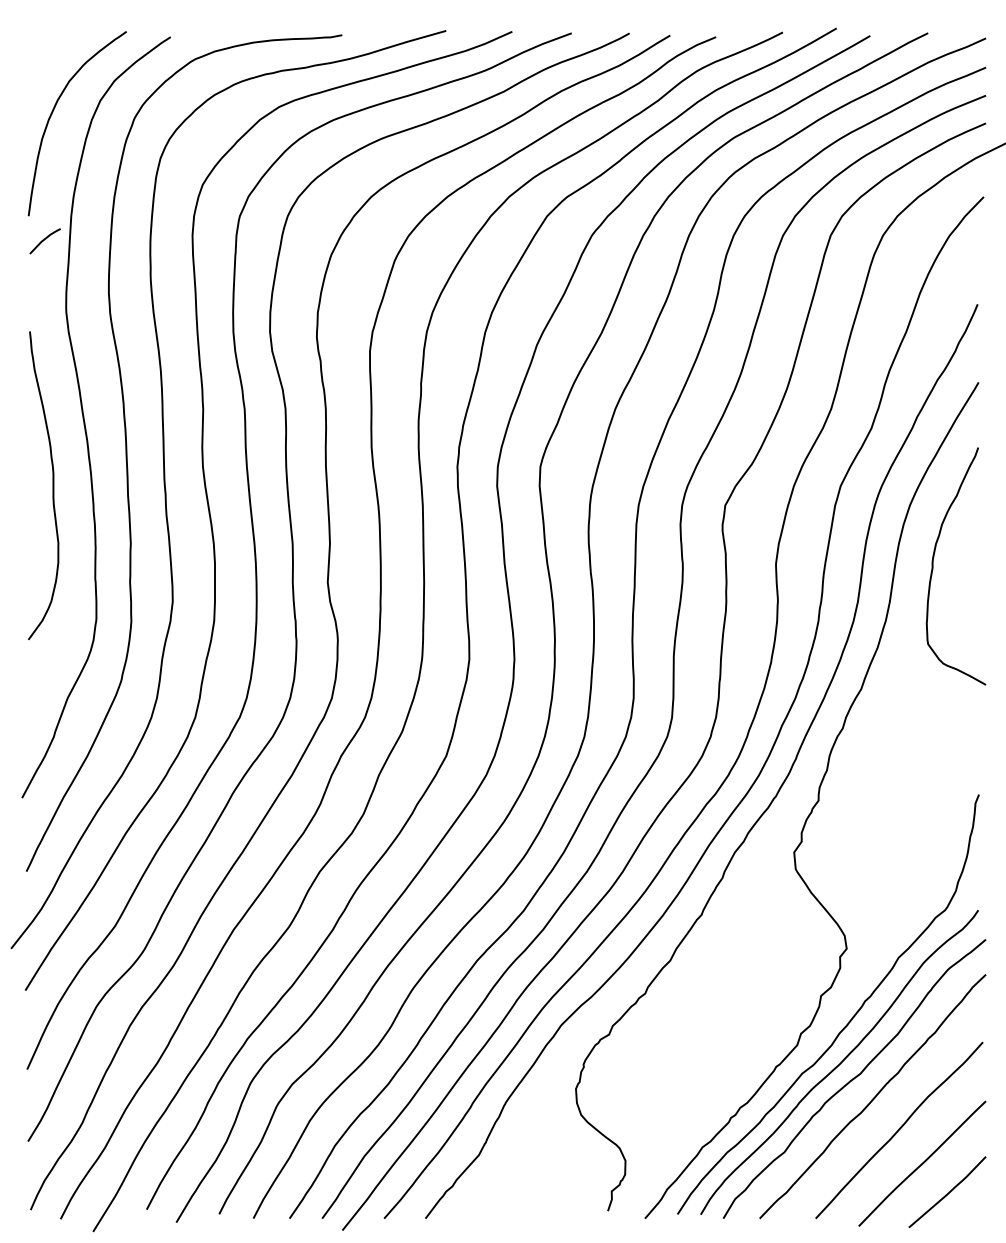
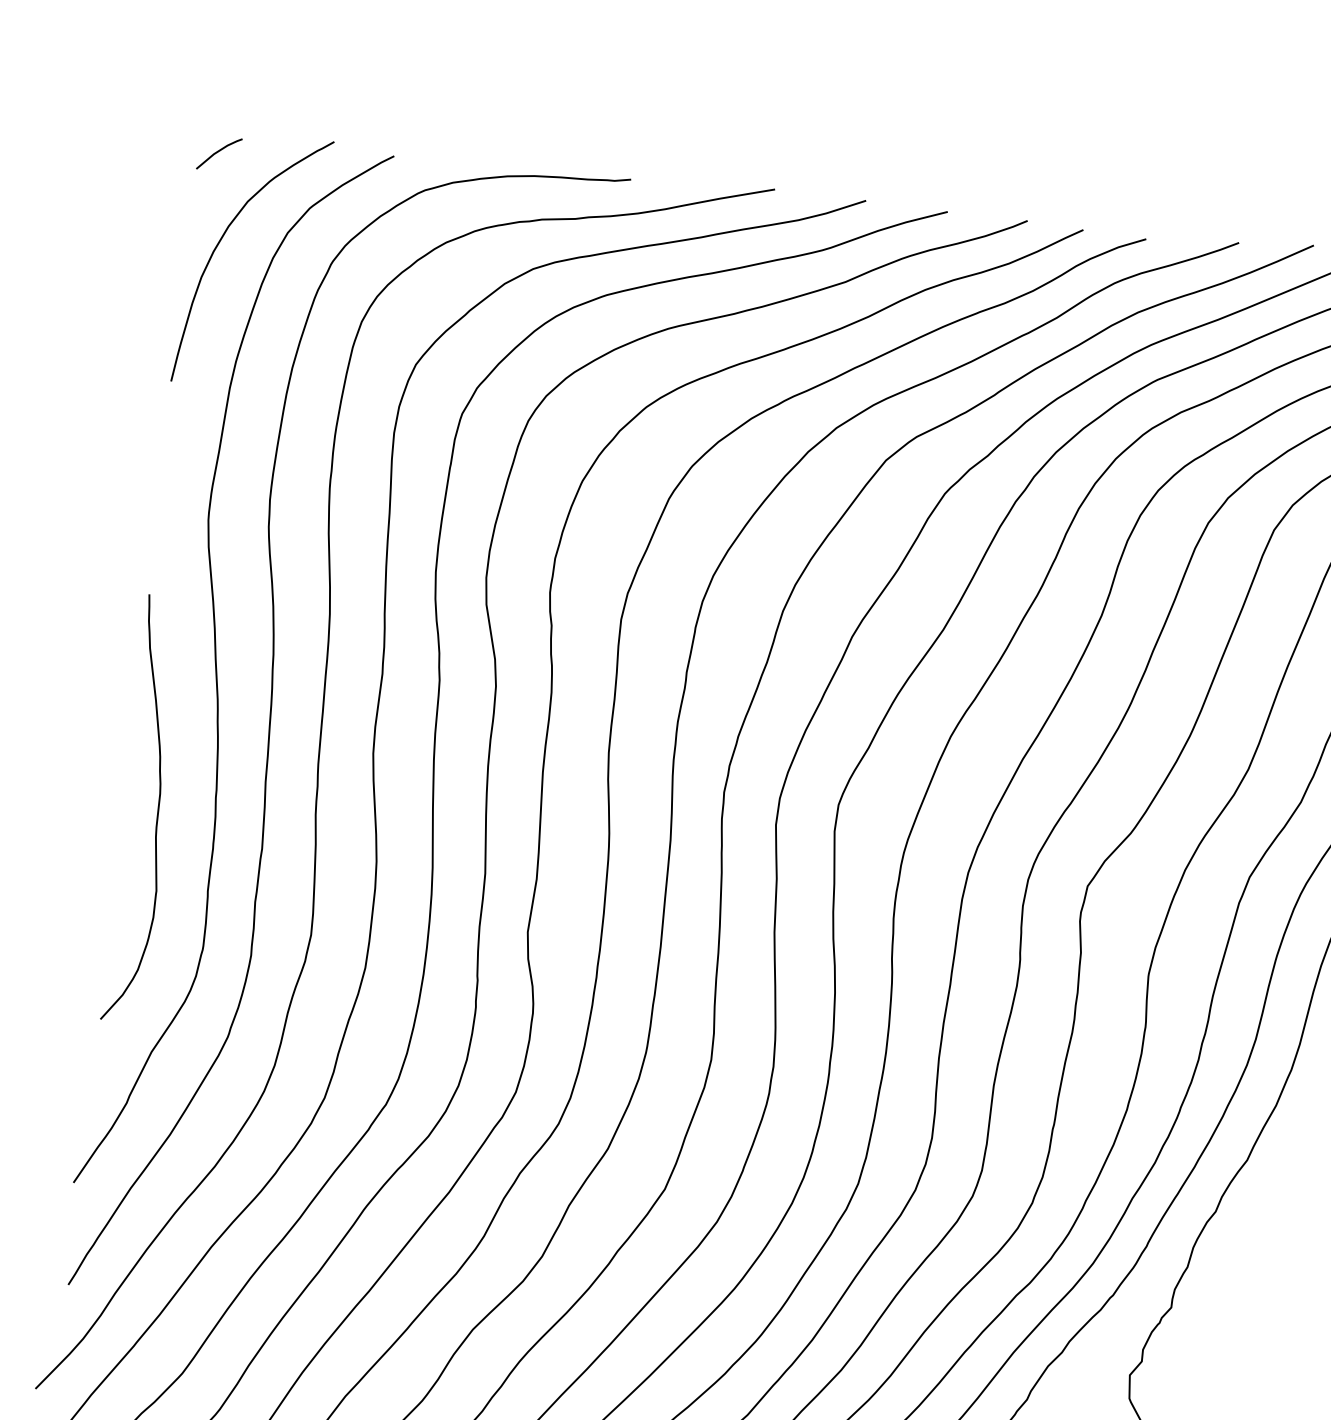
line: (44, 240) -> (218, 152), moved
curve: (52, 485) -> (157, 810), moved

